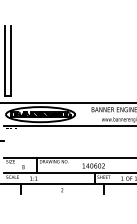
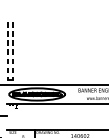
line: (4, 61) -> (7, 51), solid -> dashed
line: (10, 61) -> (12, 51), solid -> dashed

